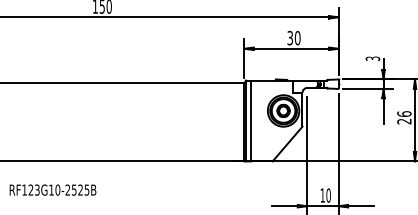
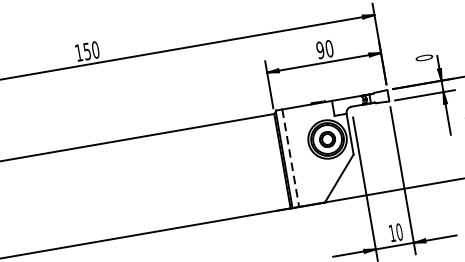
text: (290, 38) -> (320, 50), 30 -> 90
text: (372, 58) -> (423, 57), 3 -> 0
line: (251, 121) -> (291, 158), solid -> dashed

